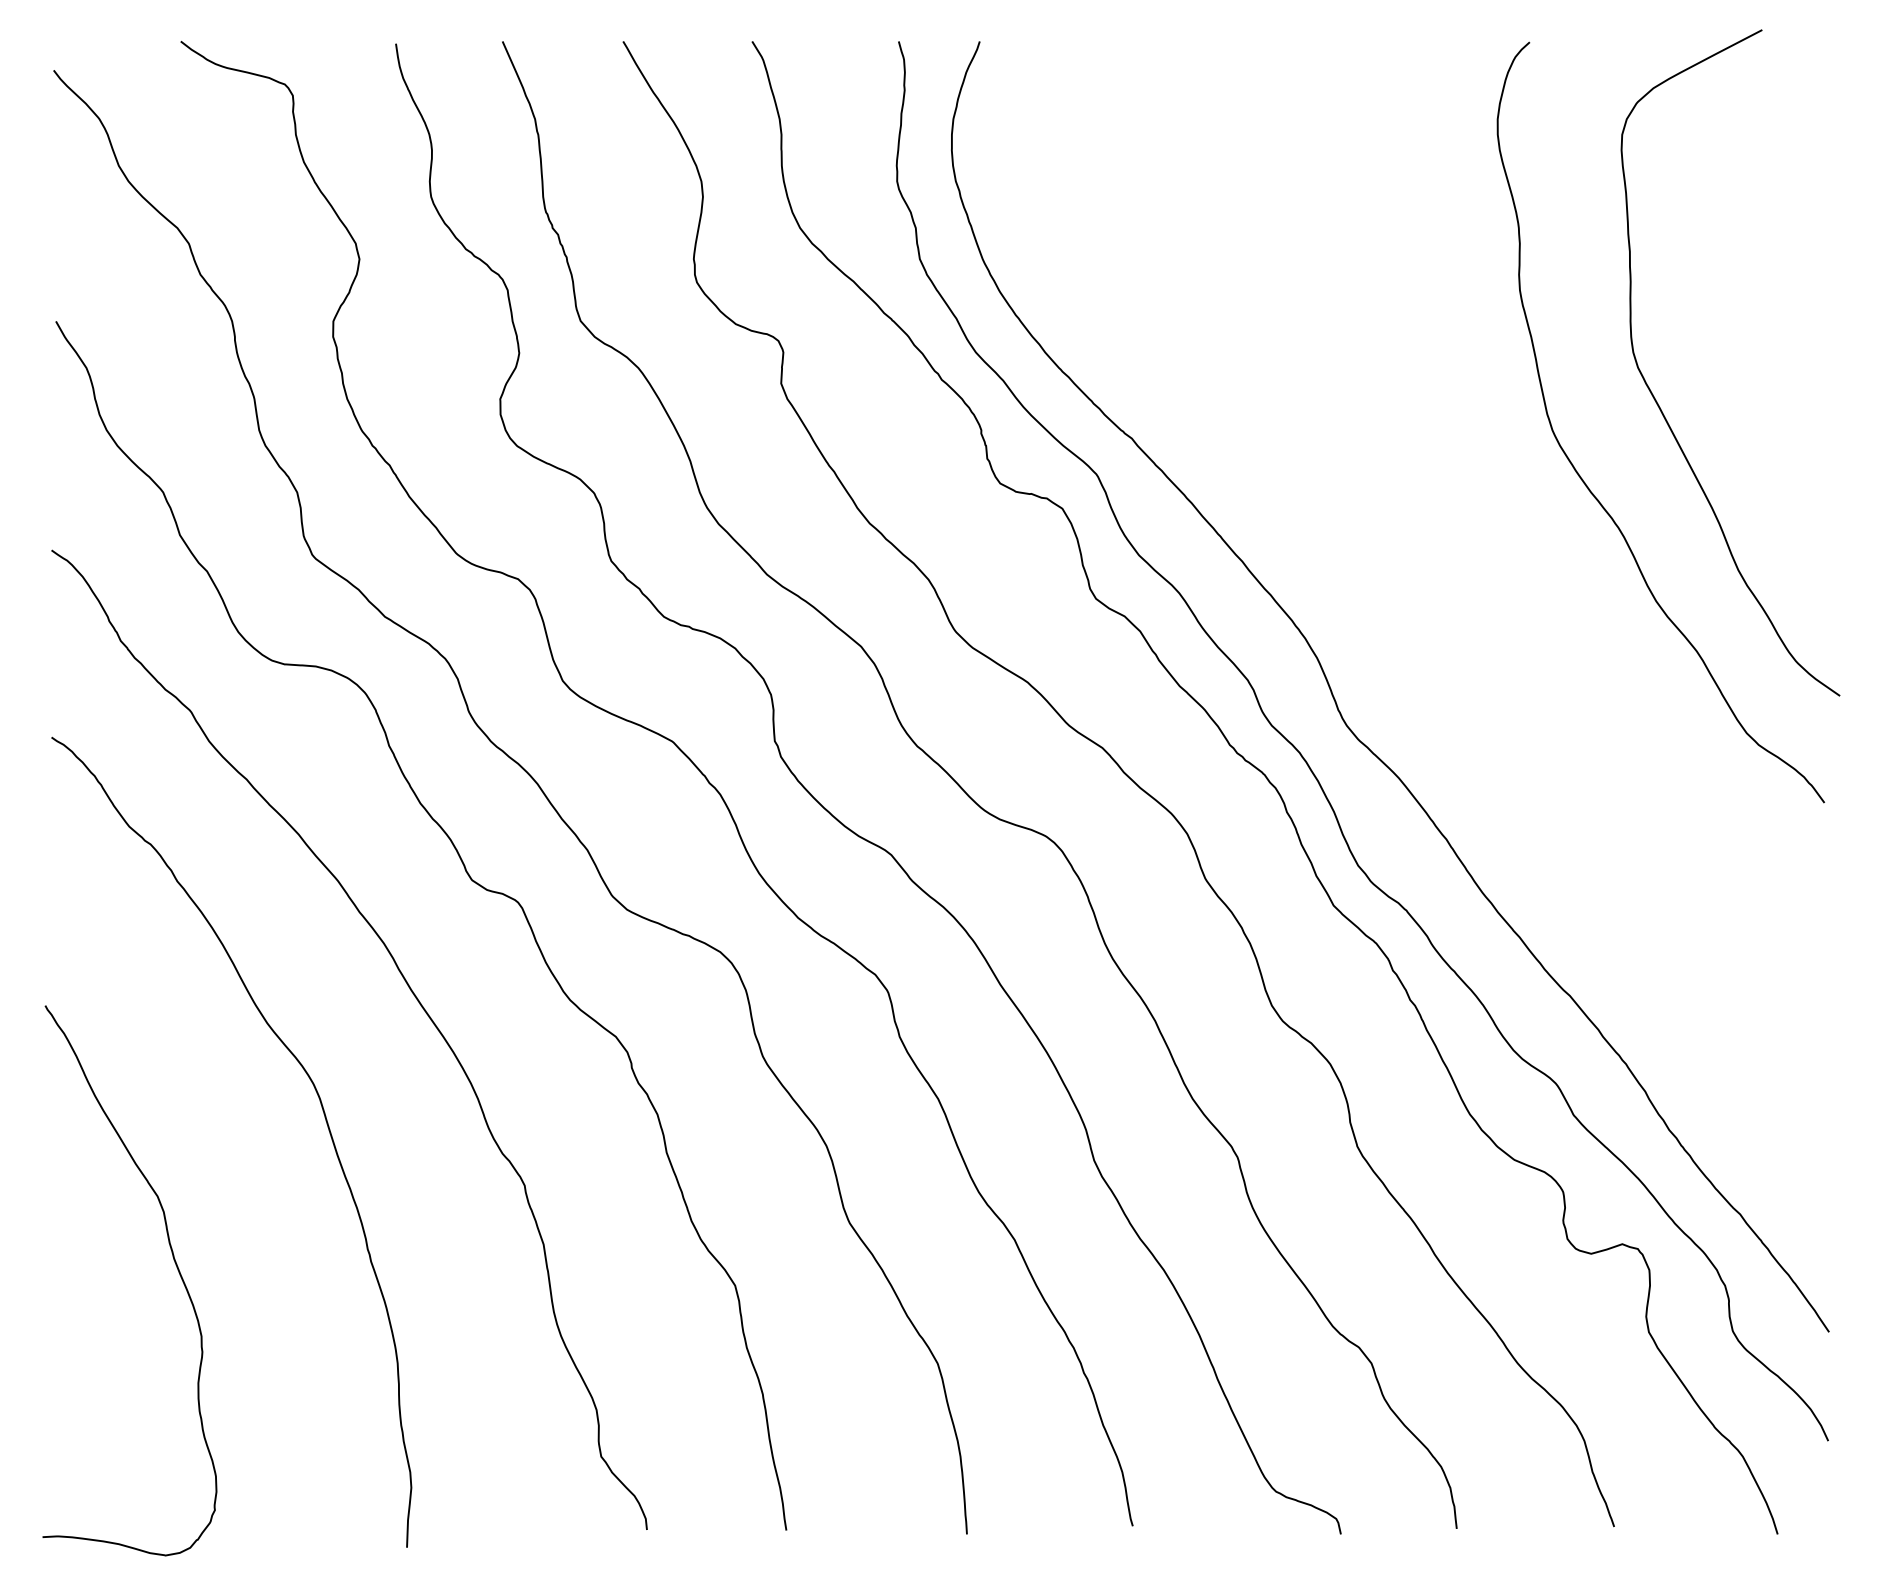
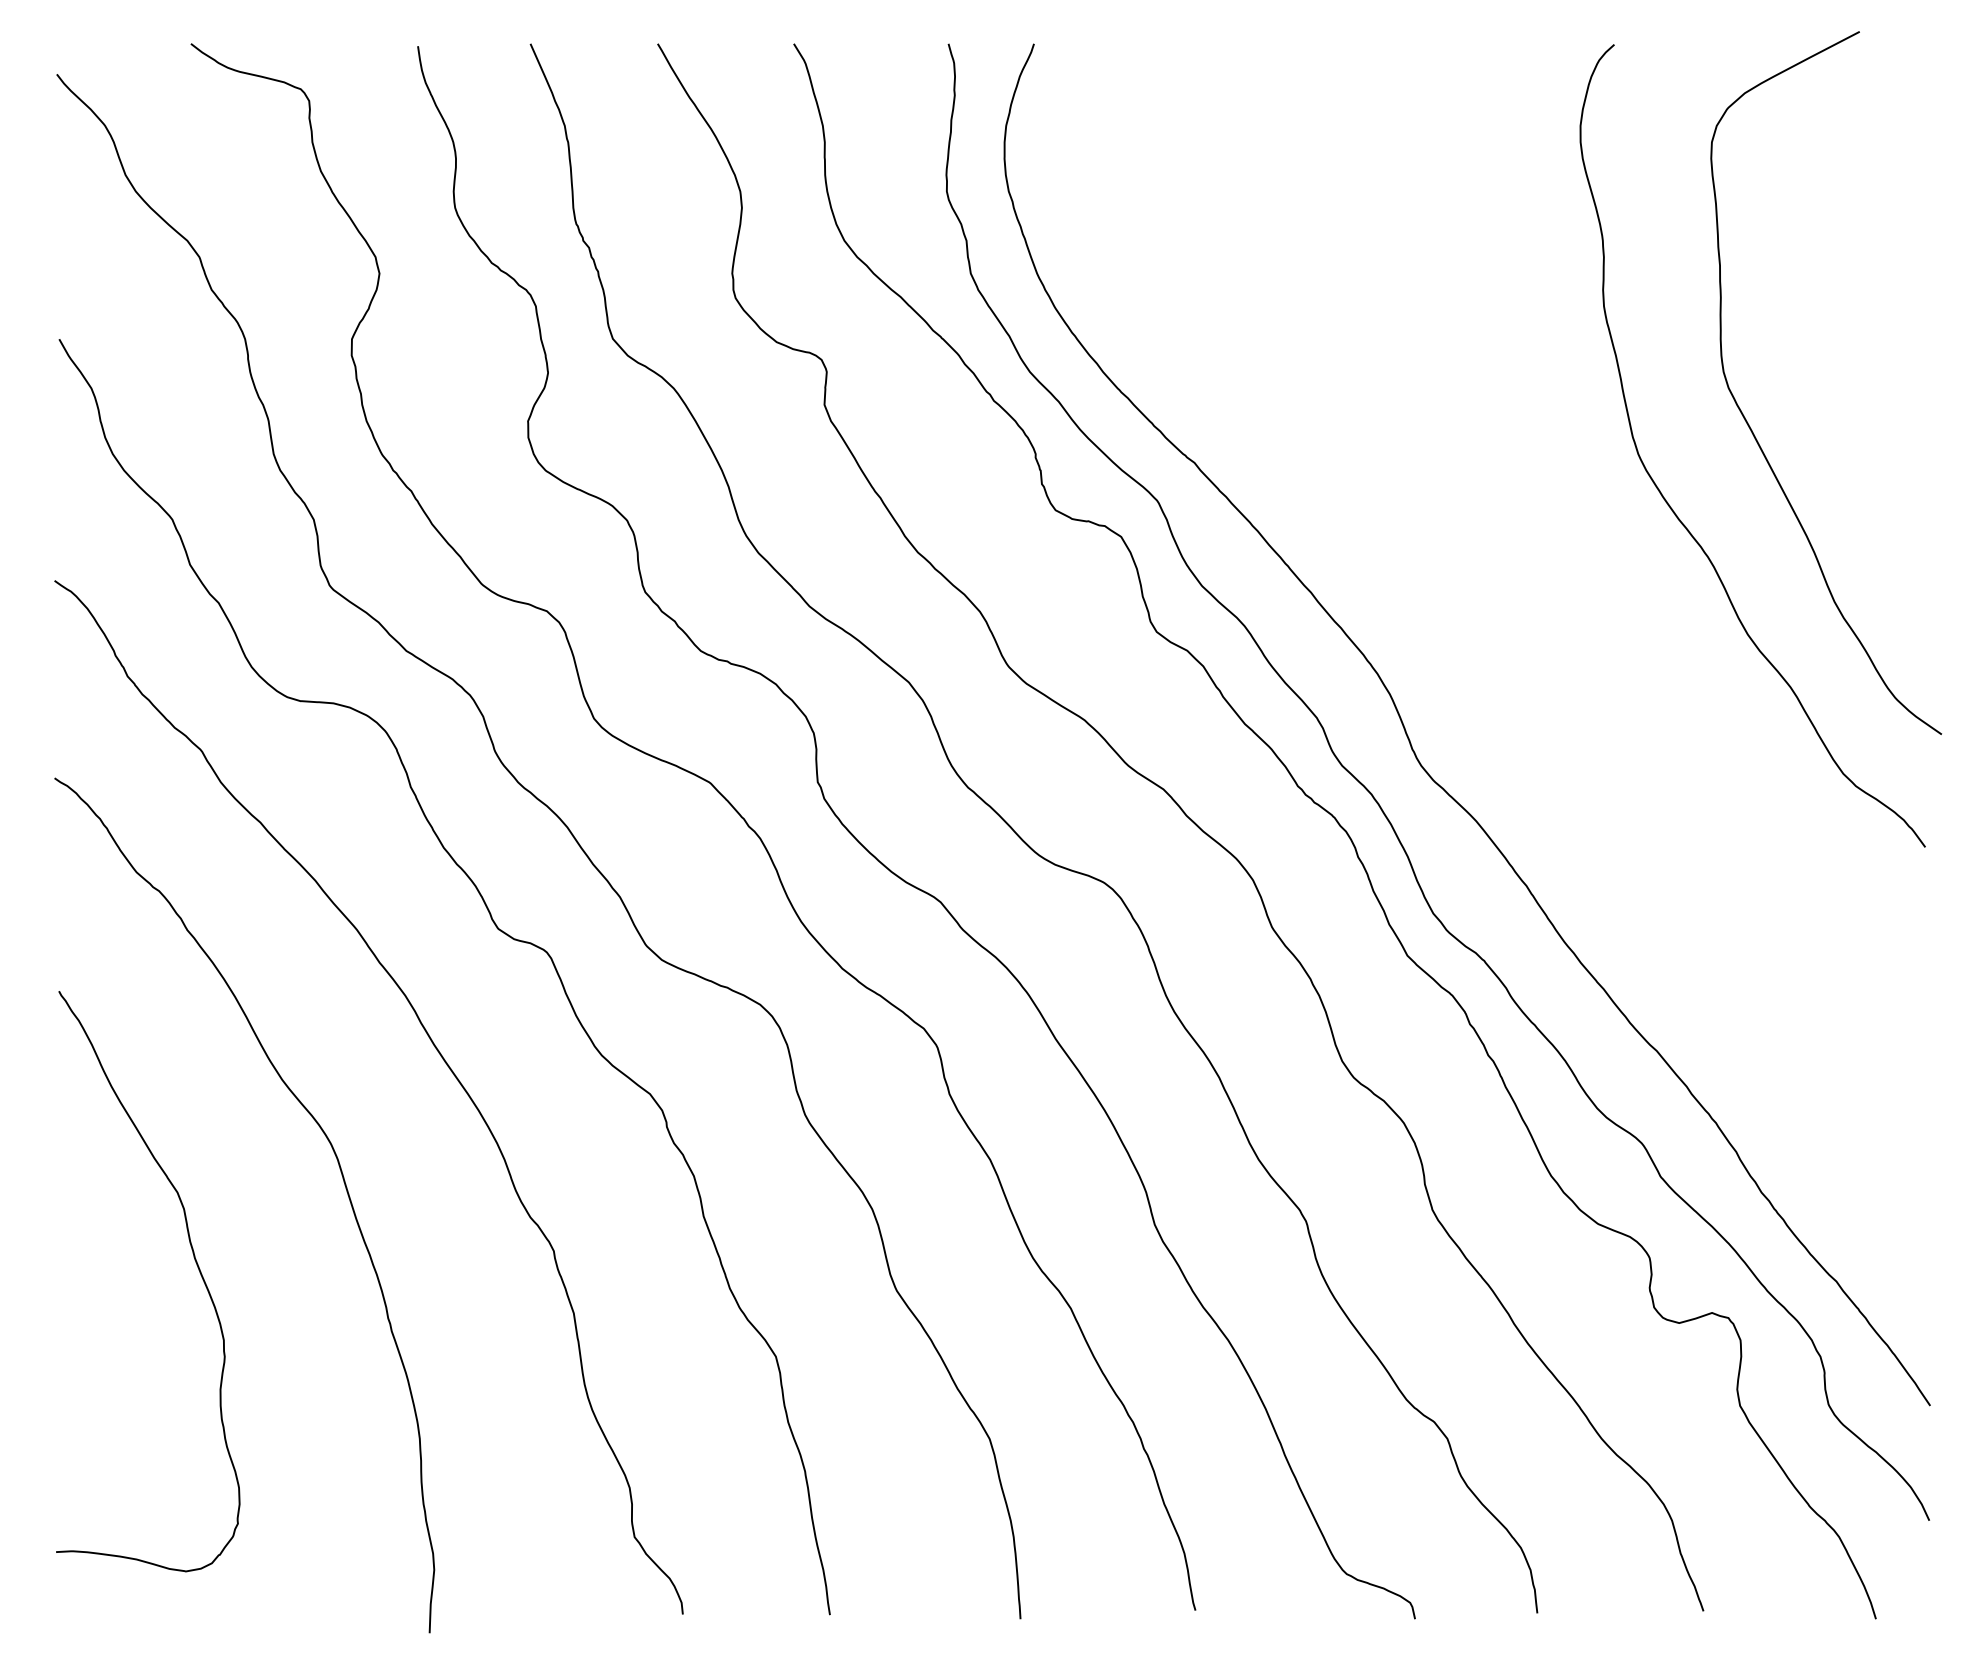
curve: (173, 1260) -> (194, 1260), moved

